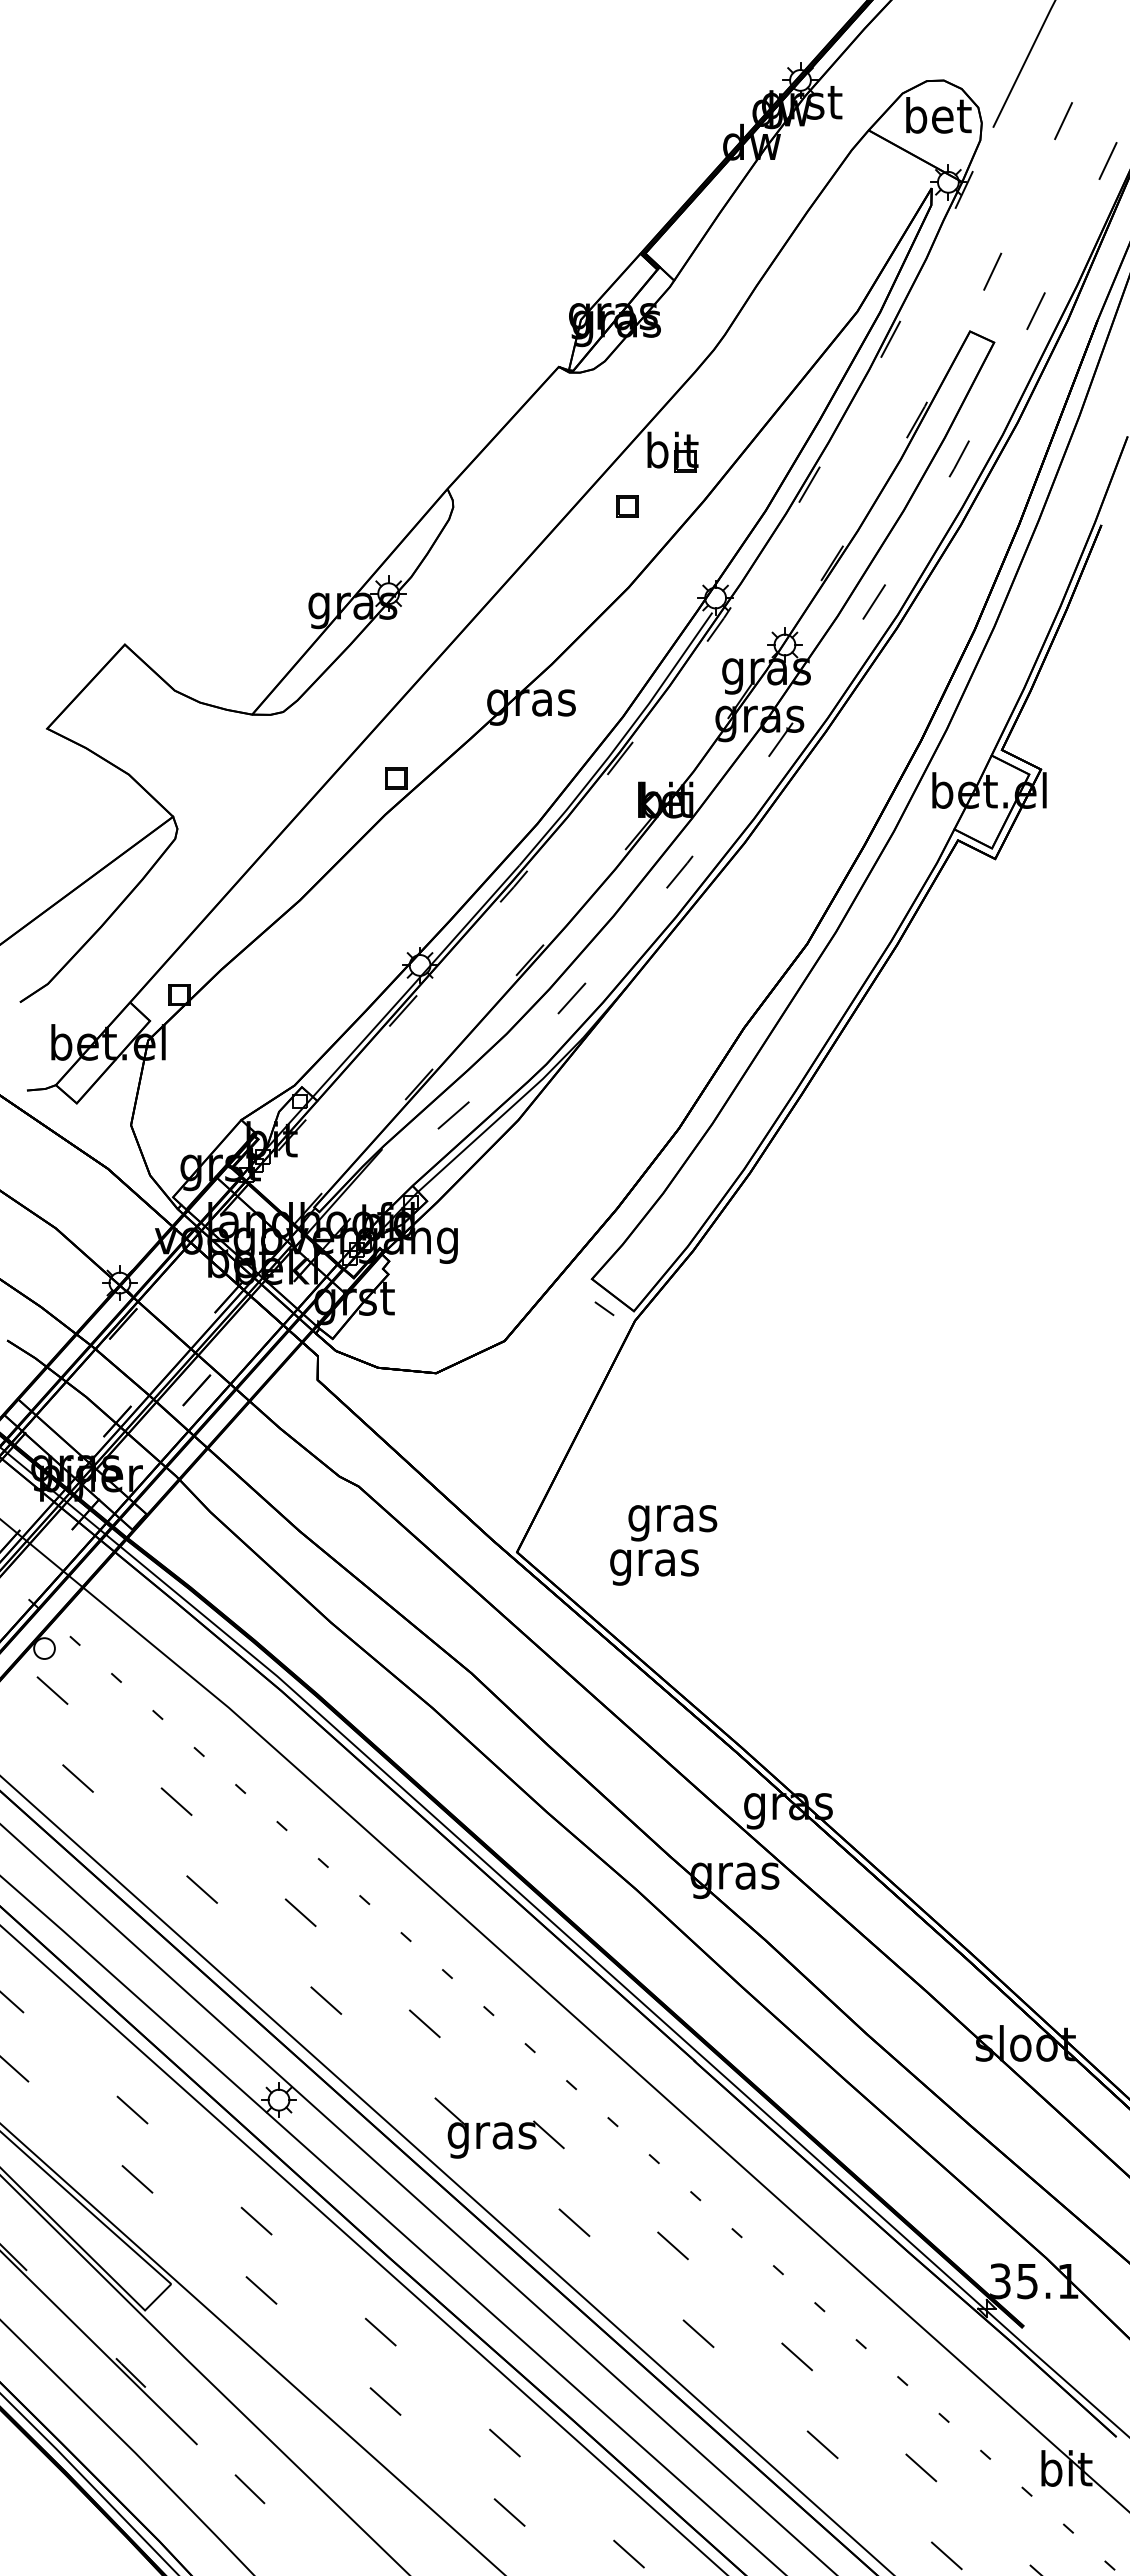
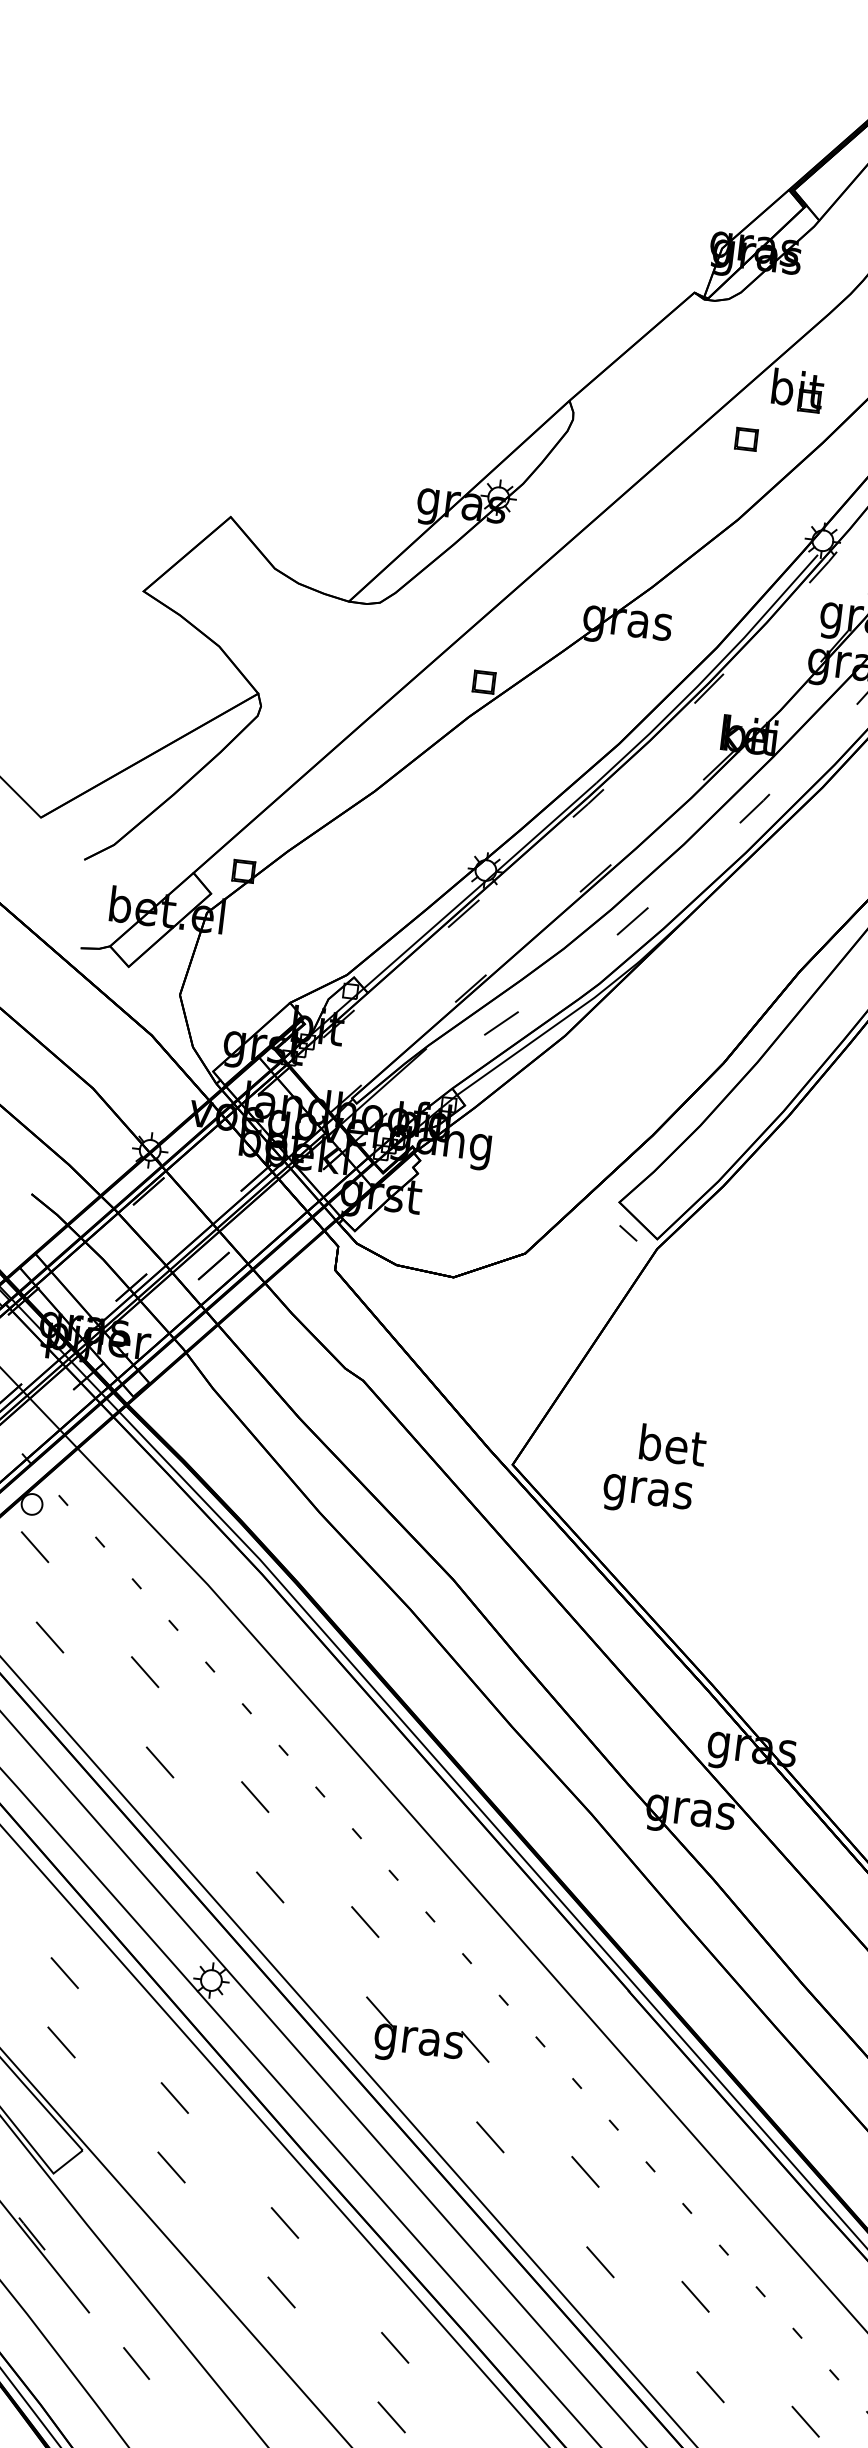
text: (672, 1518) -> (671, 1449), gras -> bet

